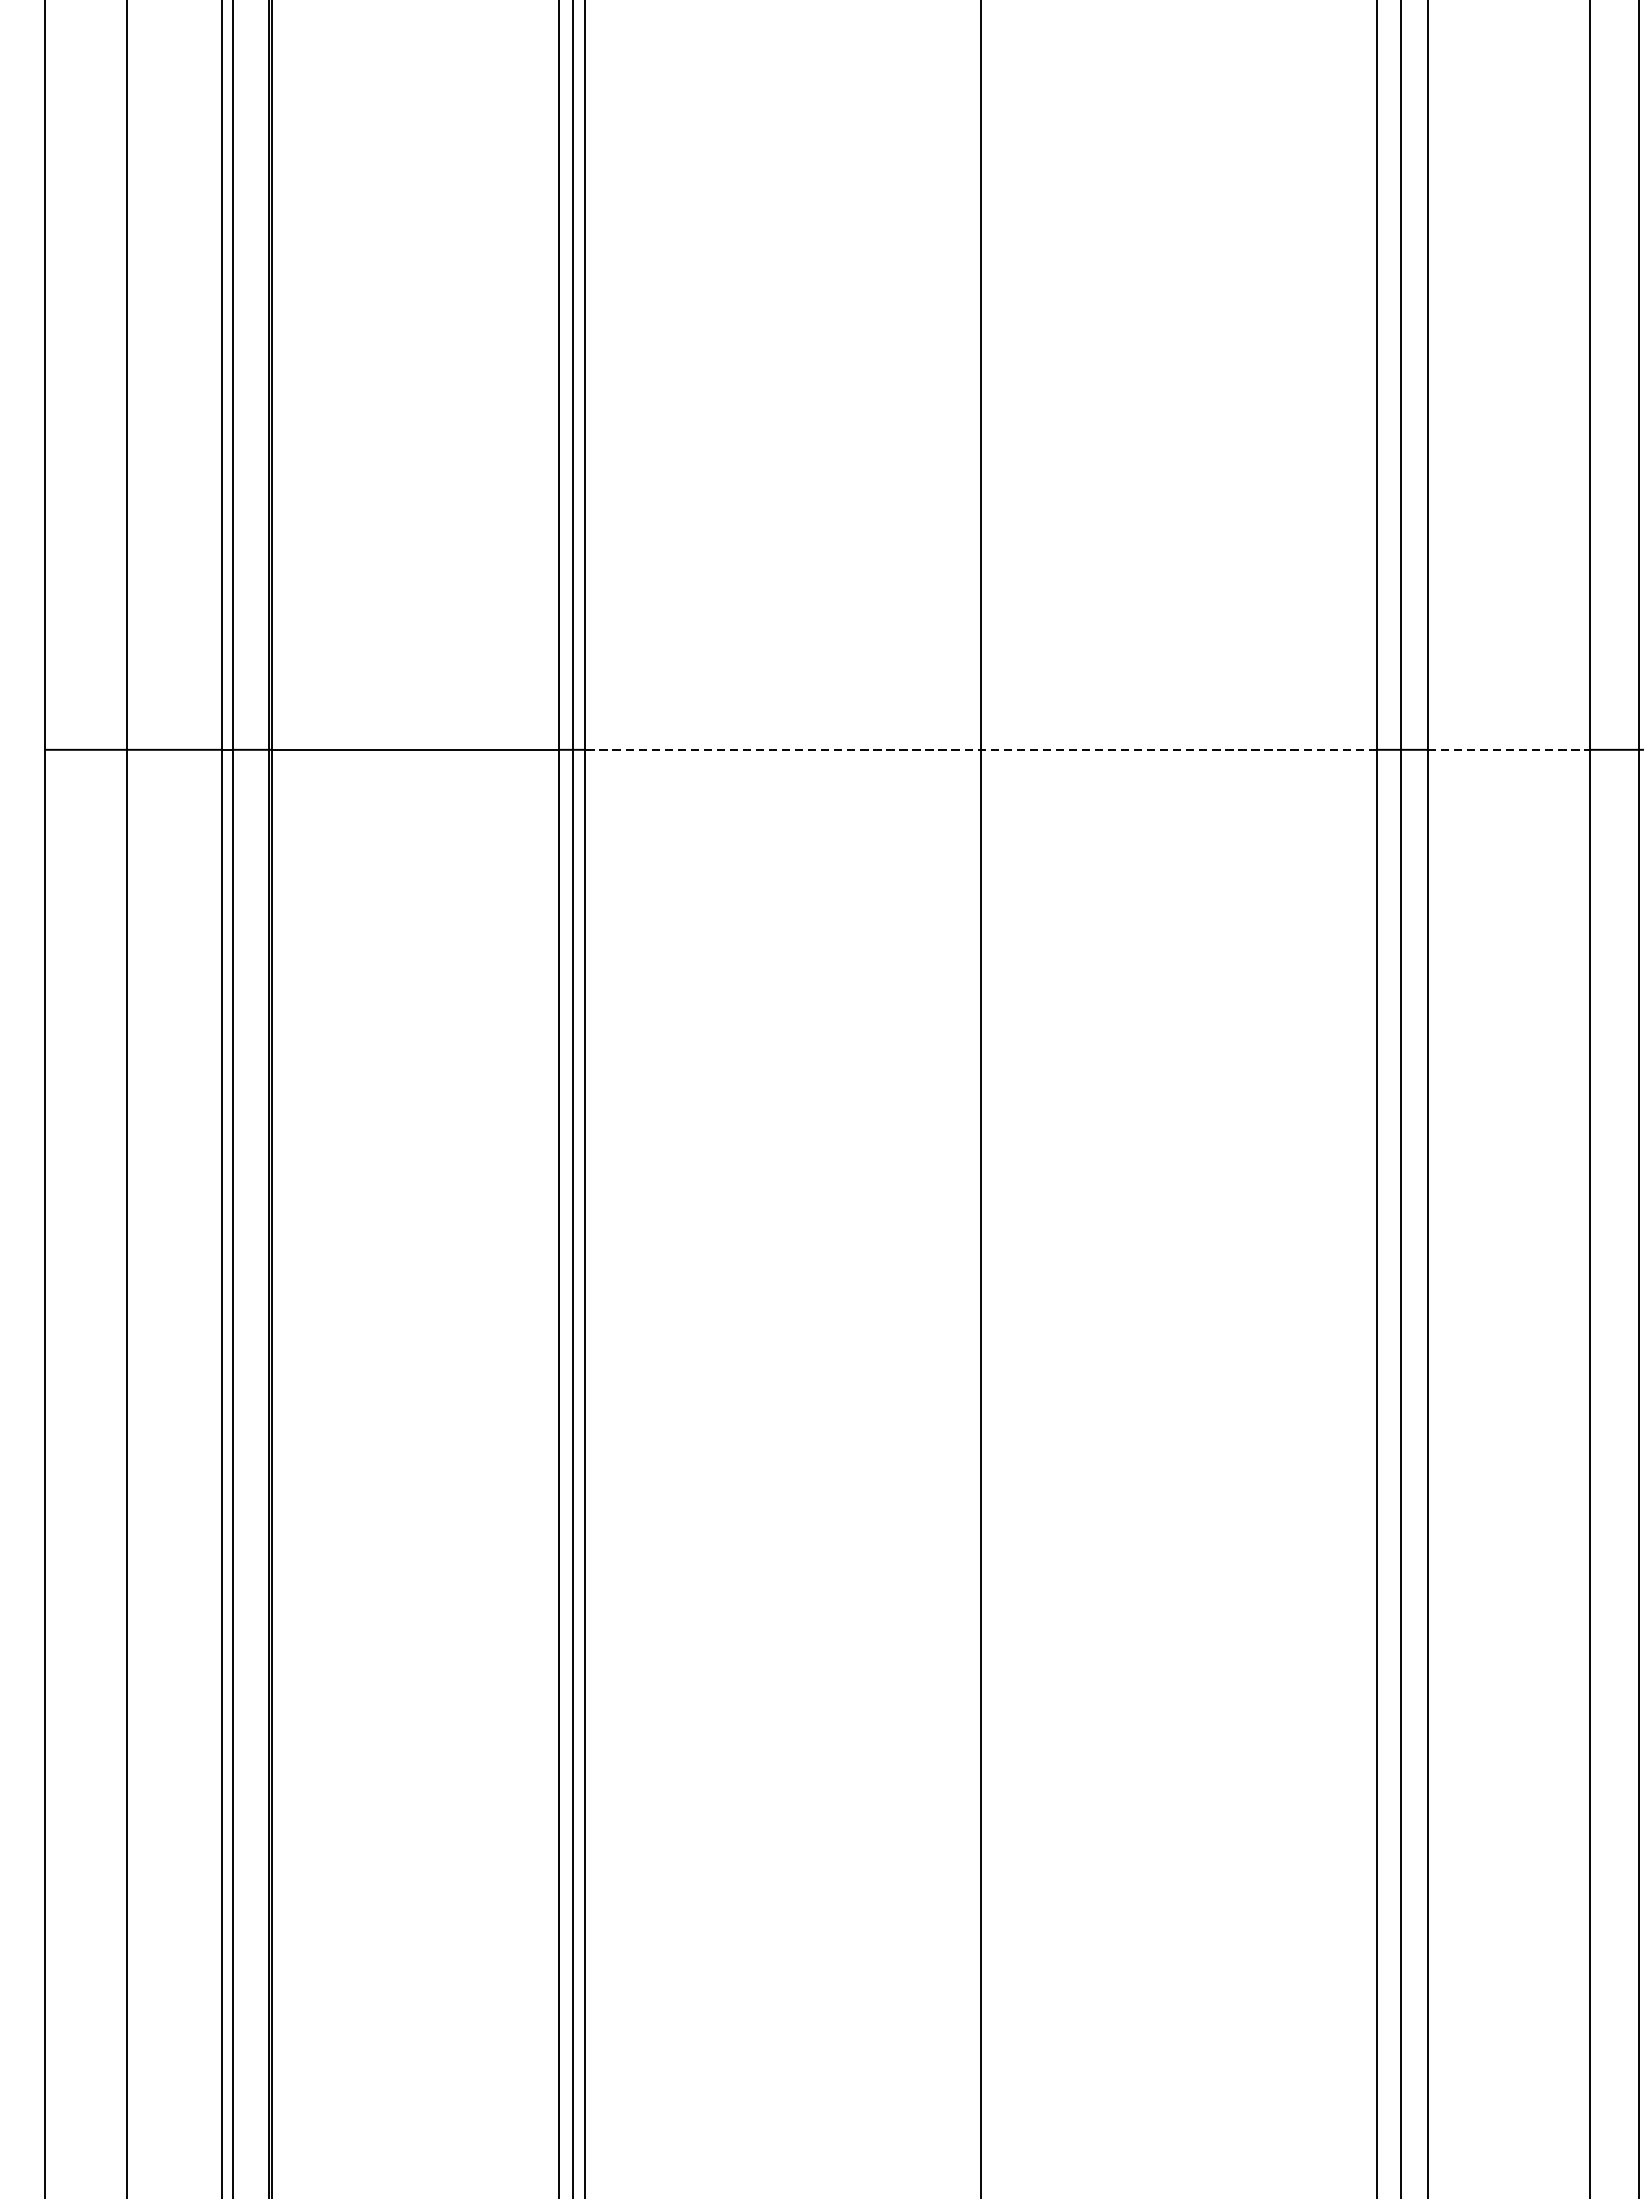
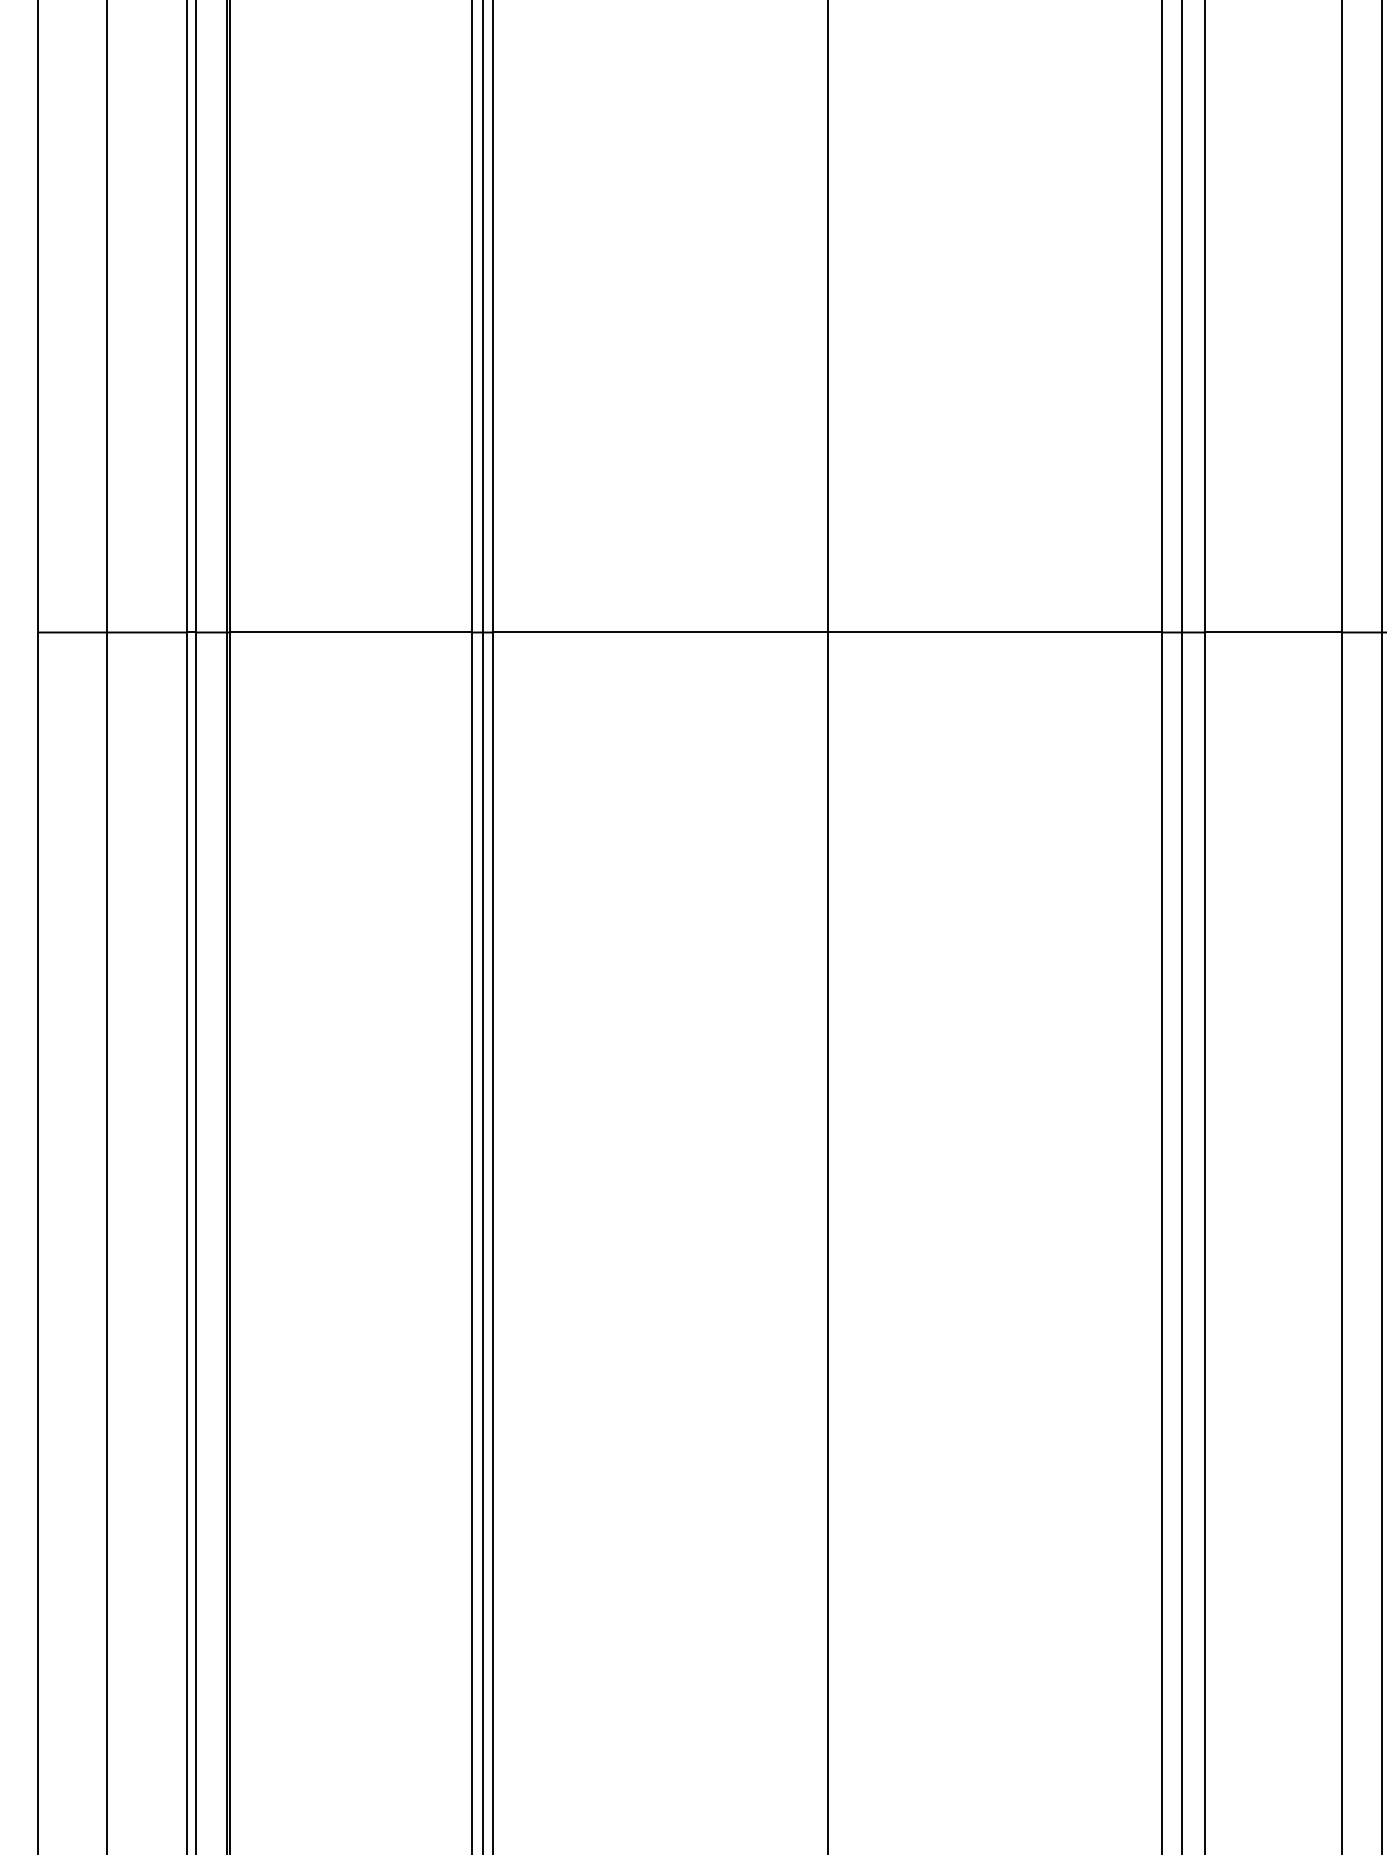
line: (980, 749) -> (827, 632), dashed -> solid
line: (1509, 749) -> (1273, 632), dashed -> solid

